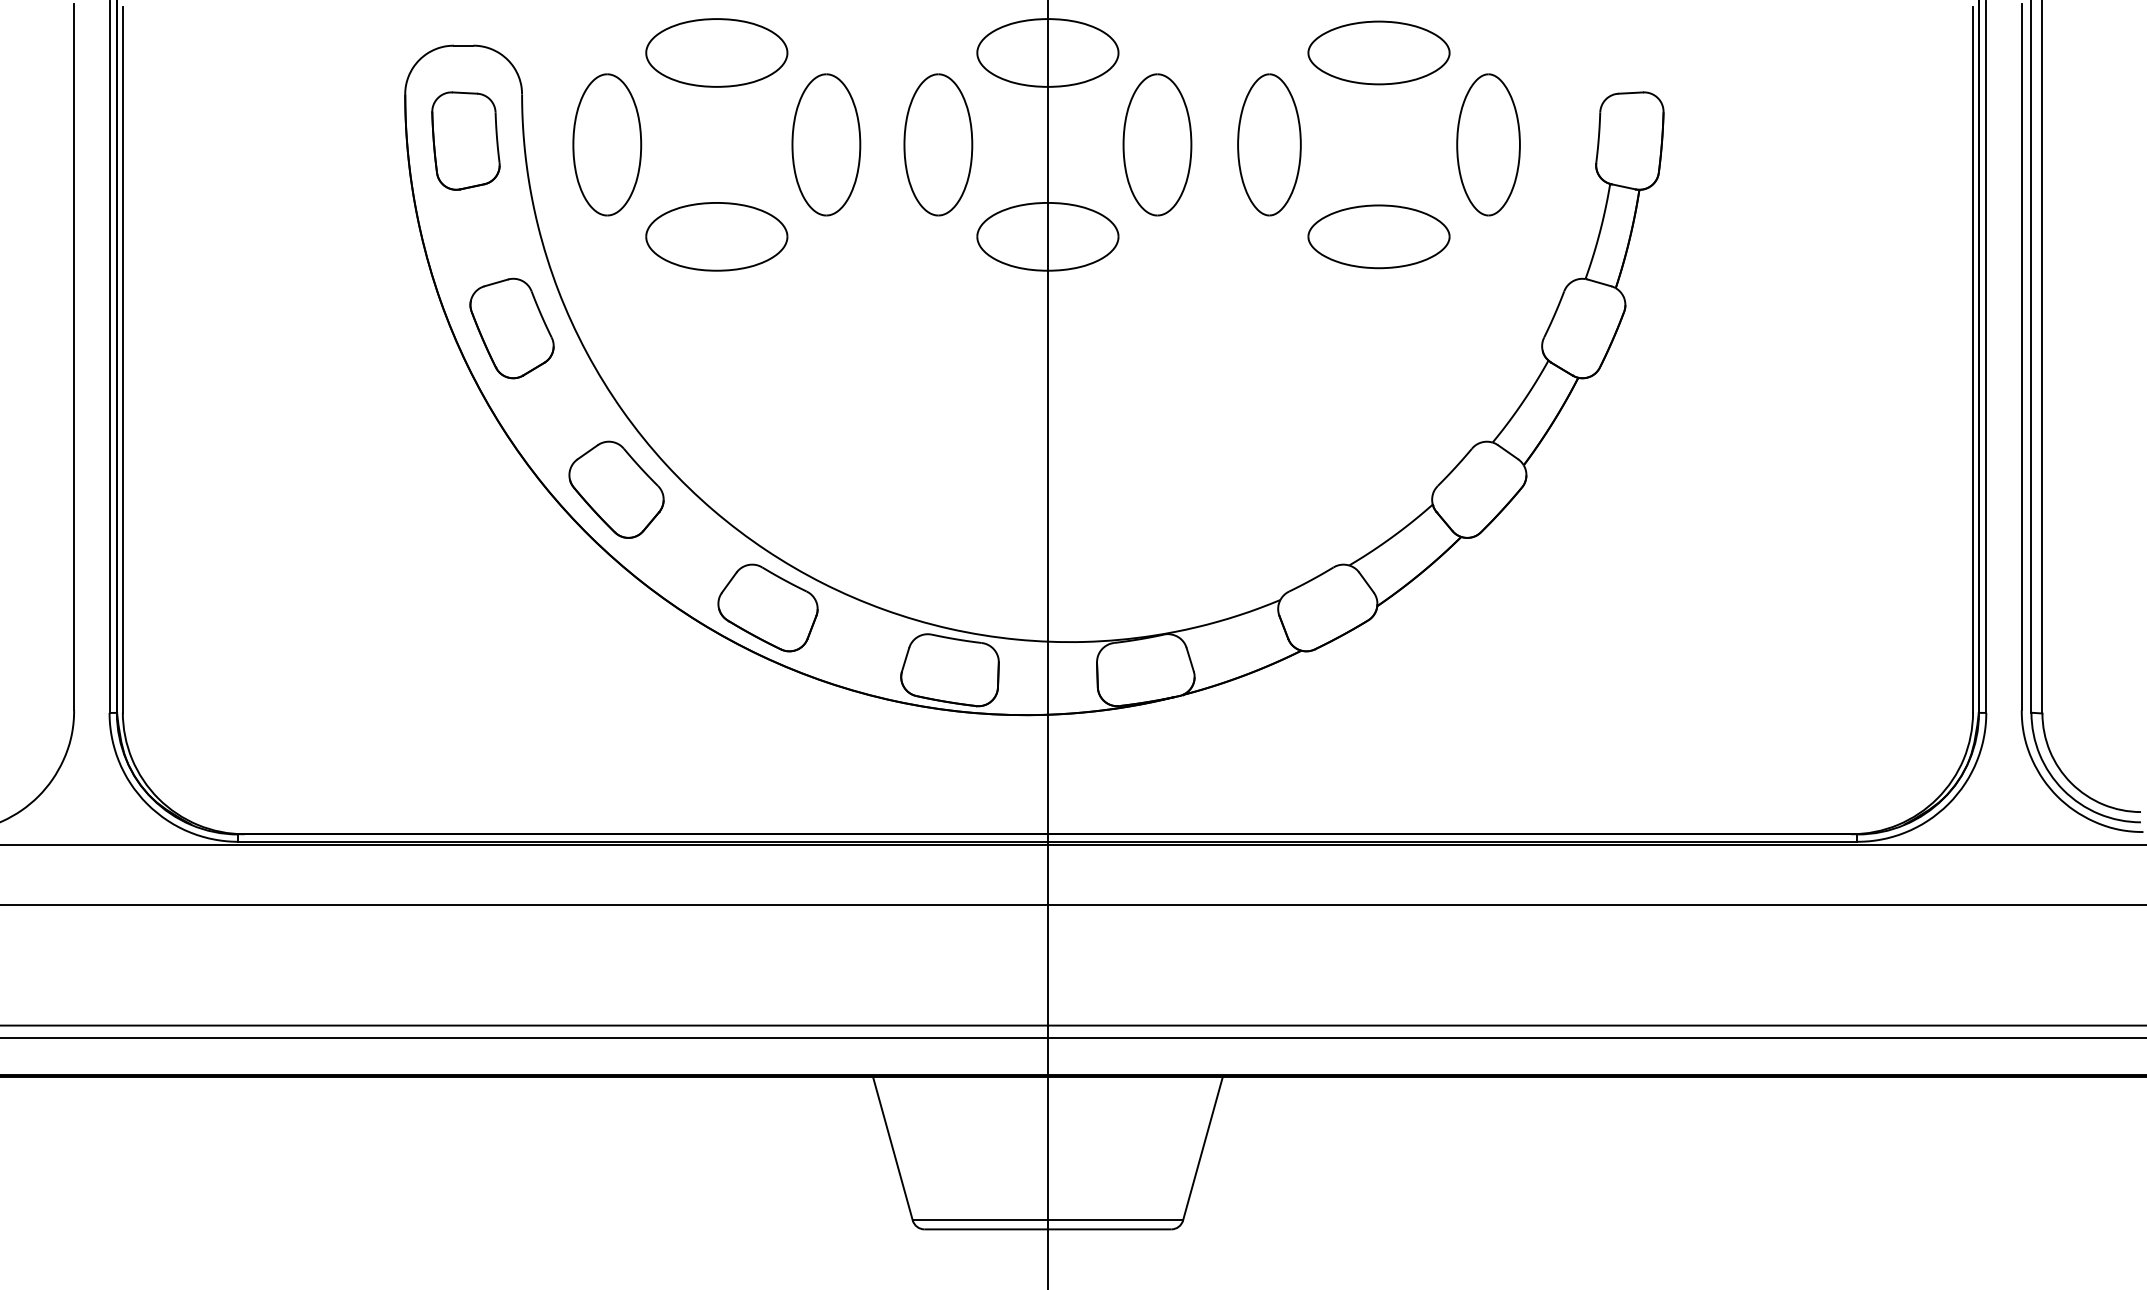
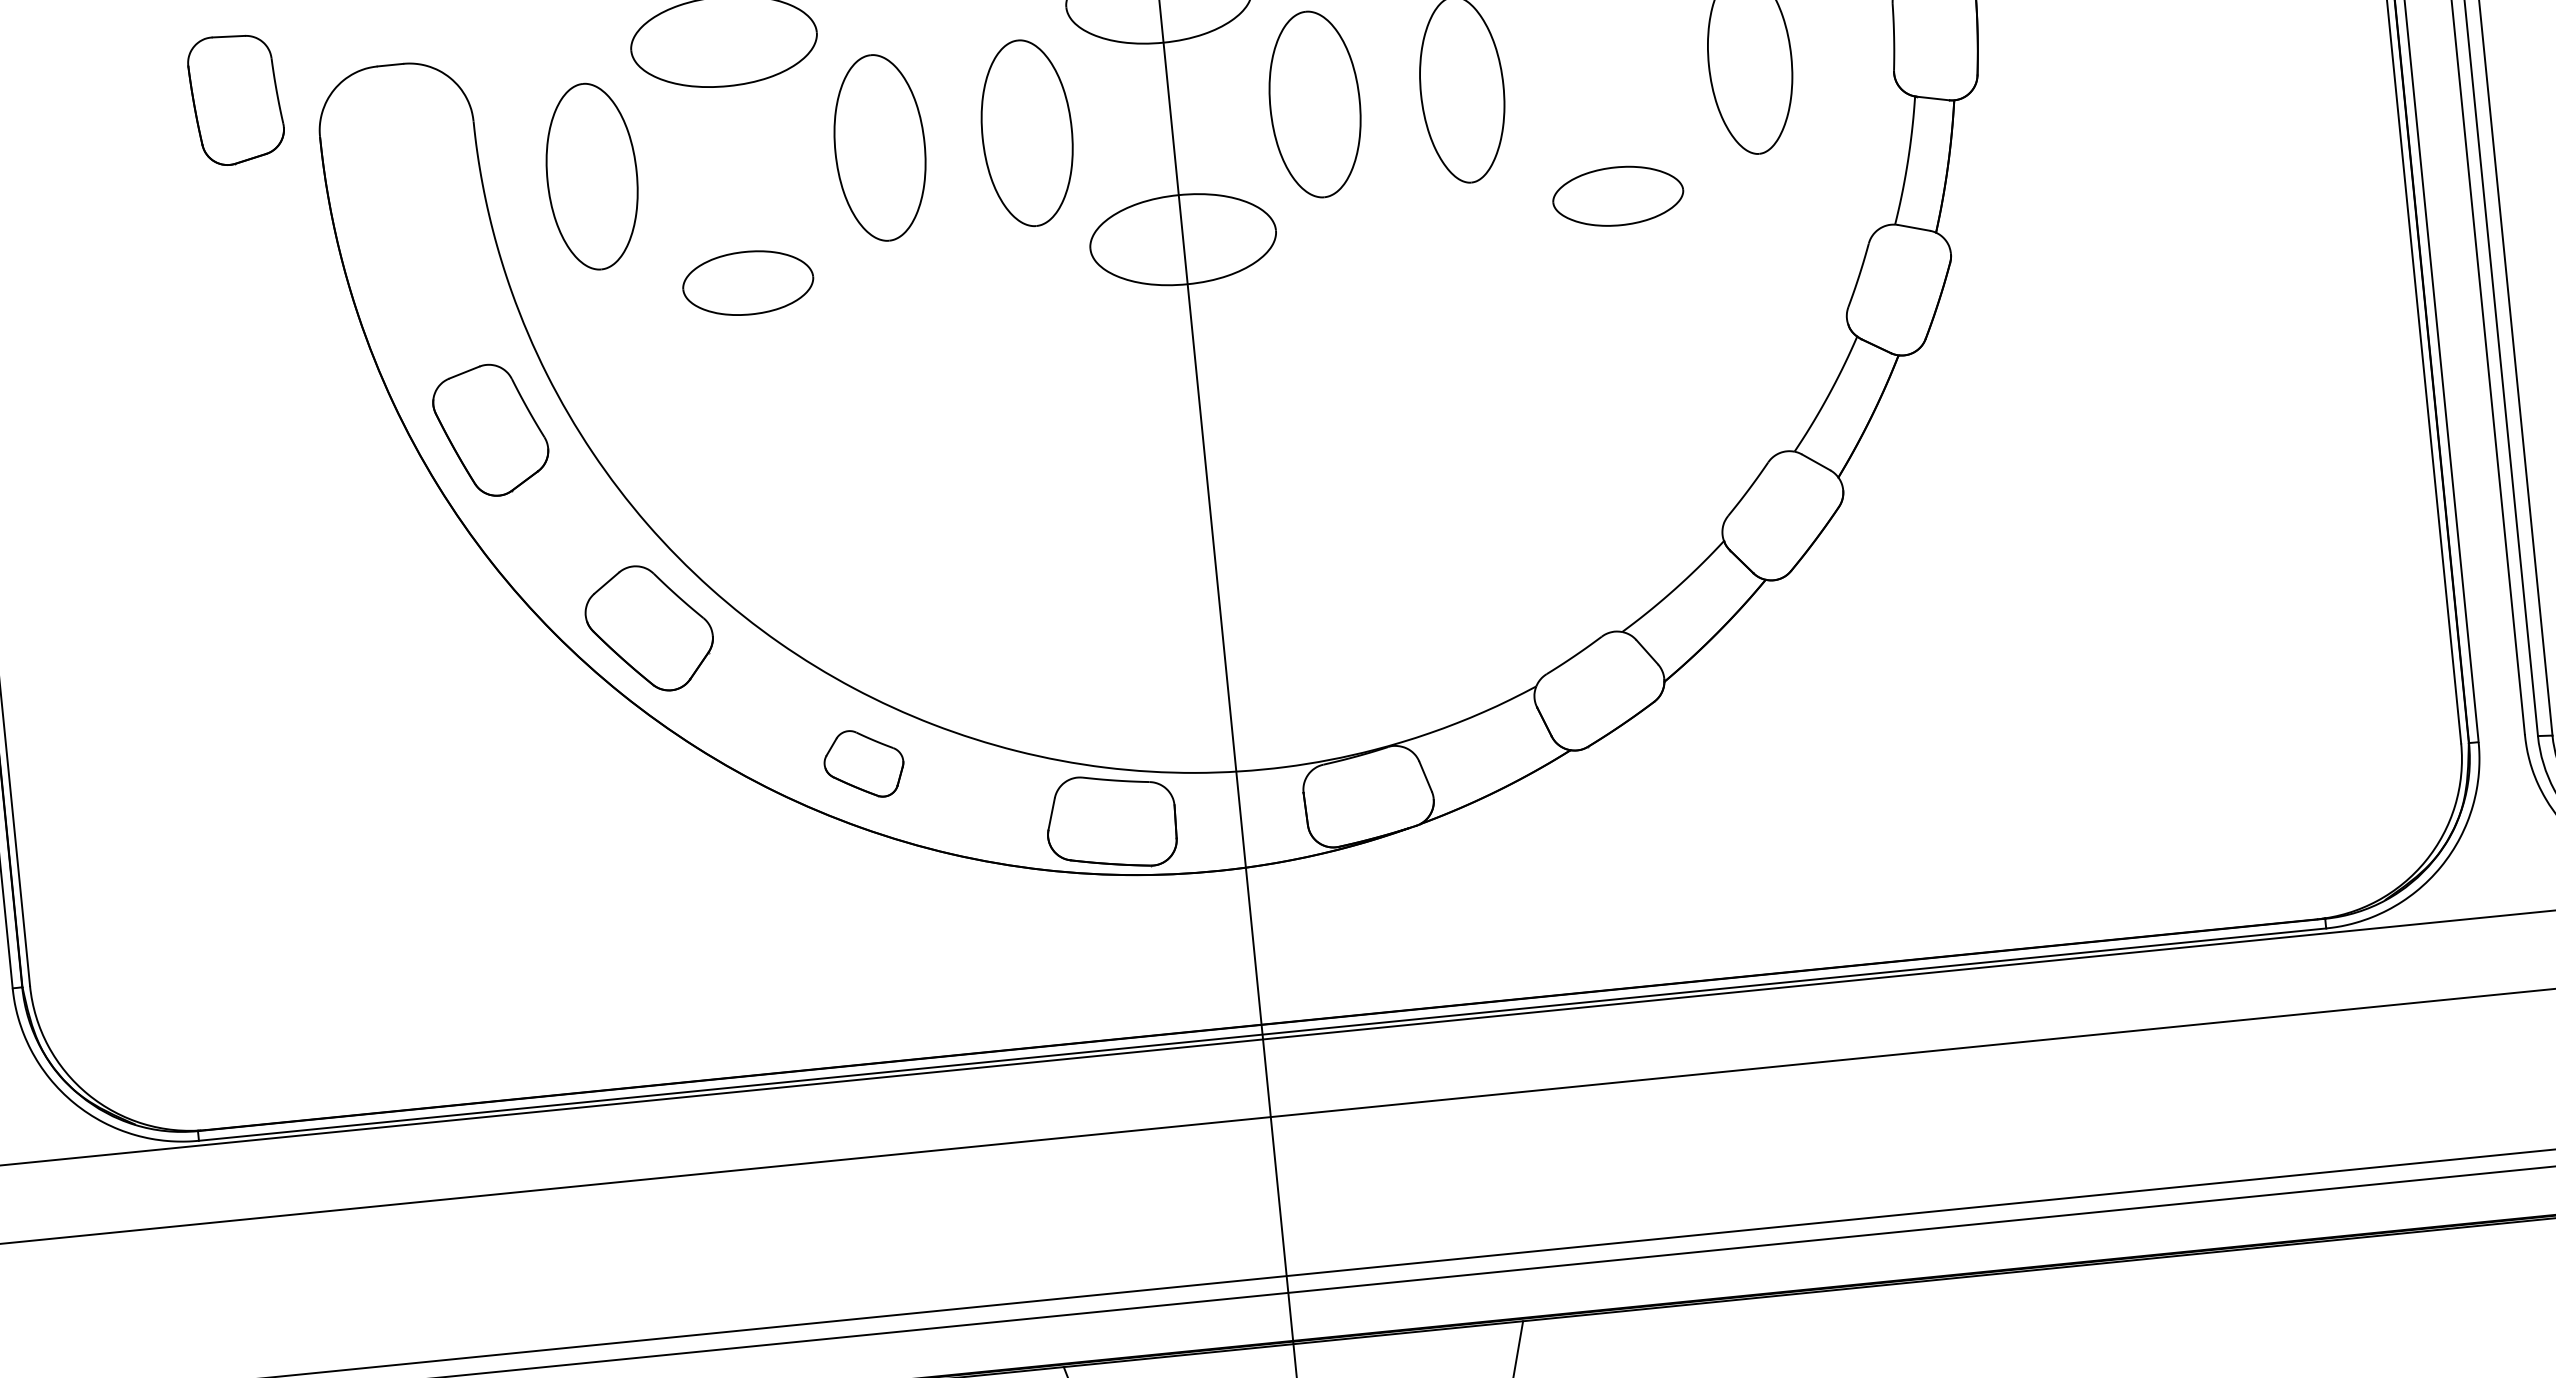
part: (465, 140) -> (235, 98), moved
part: (716, 236) -> (747, 282), size x0.7
part: (1378, 236) -> (1617, 195), size x0.7
part: (767, 607) -> (863, 763), size x0.6

